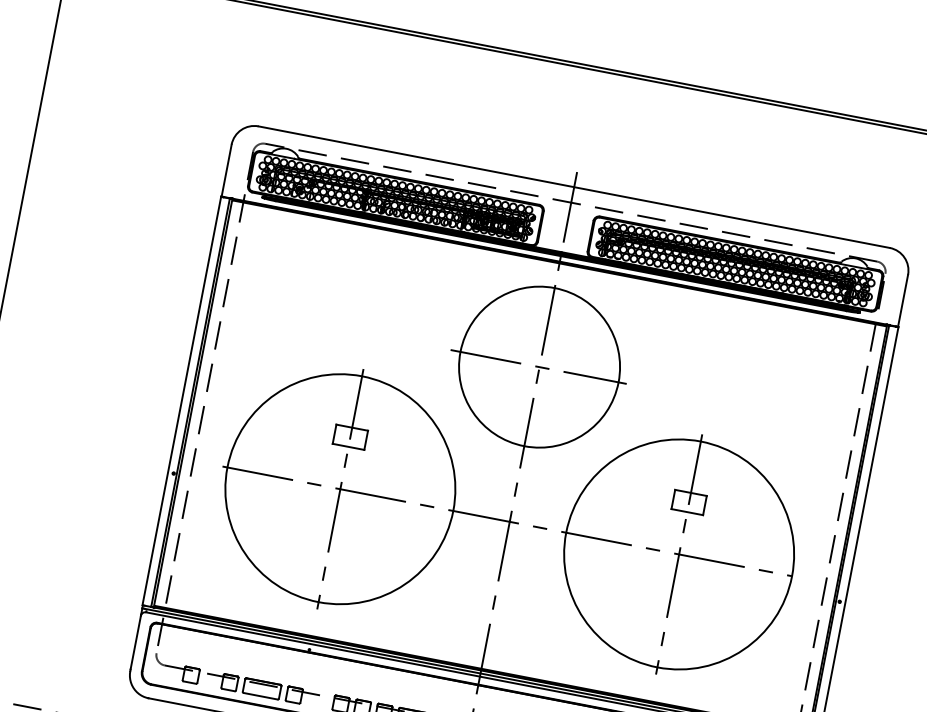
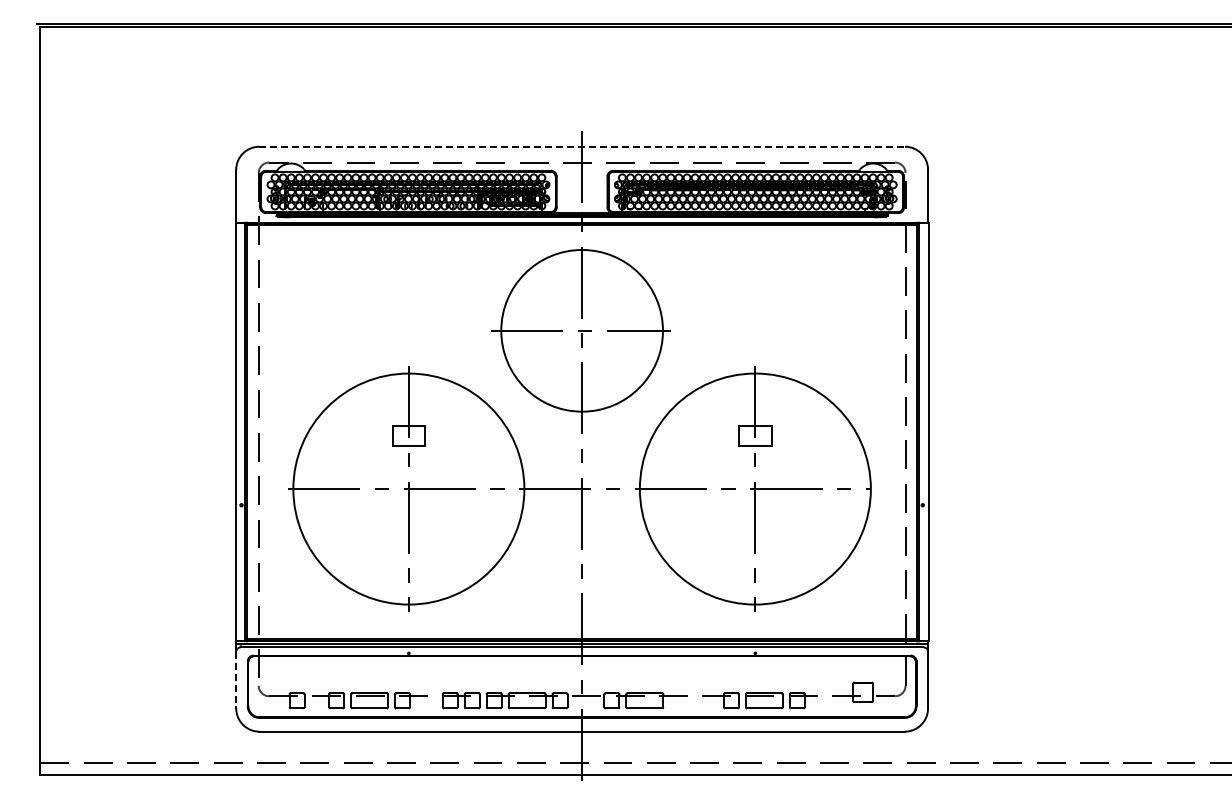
line: (574, 187) -> (582, 146), solid -> dashed
line: (136, 642) -> (236, 679), solid -> dashed

